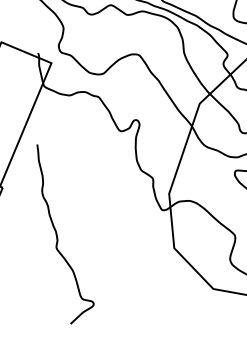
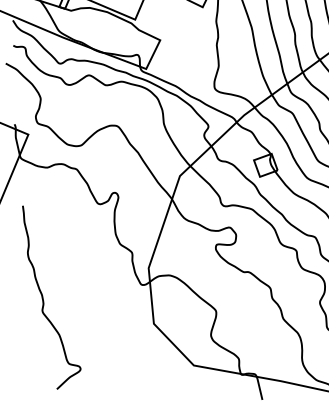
curve: (57, 234) -> (43, 297), moved

